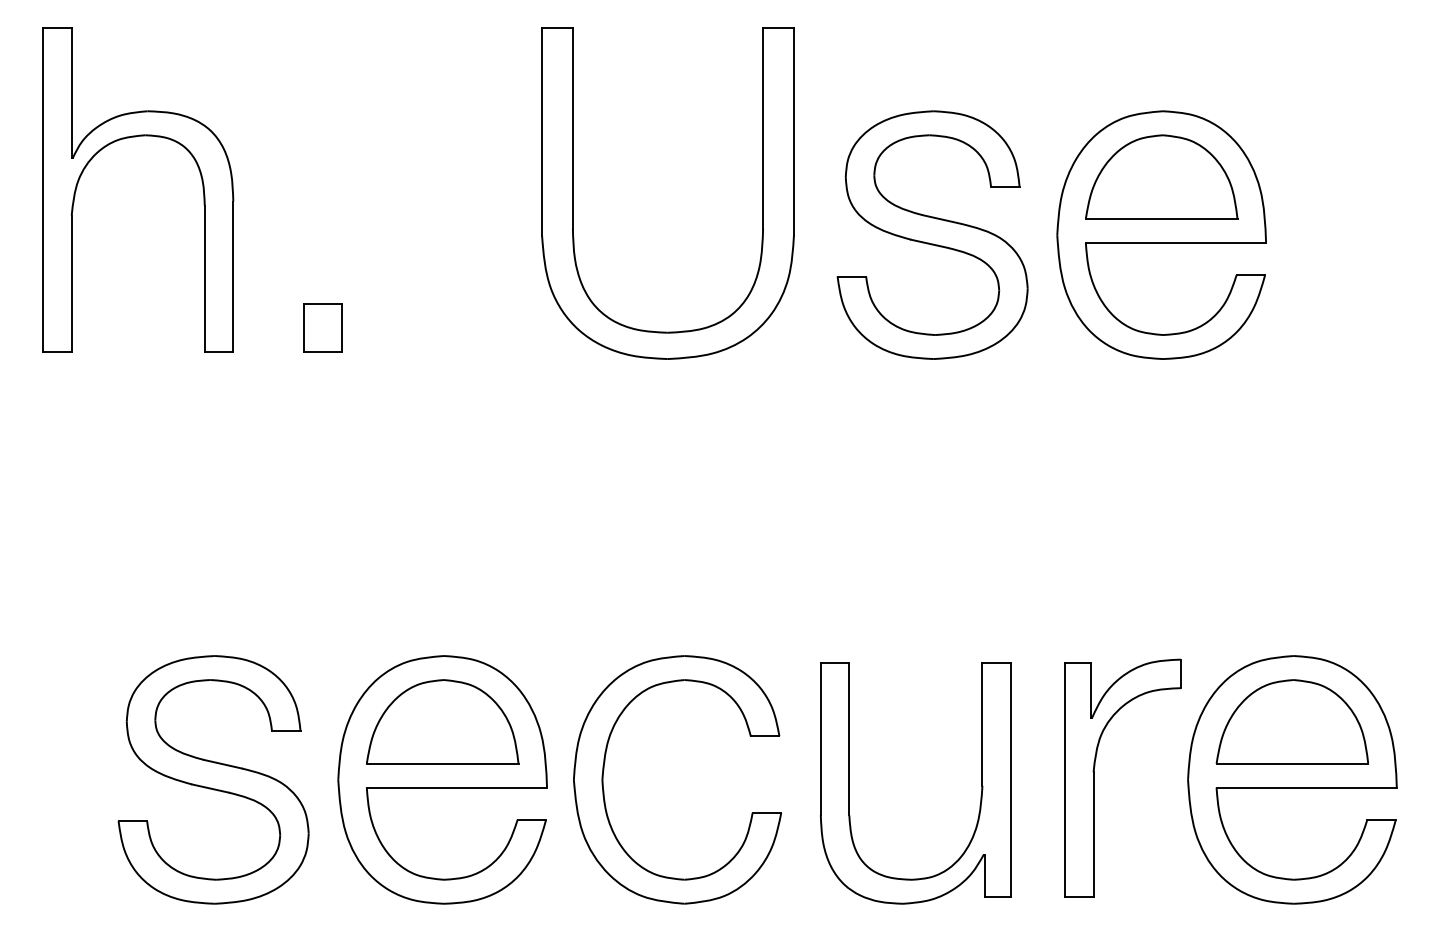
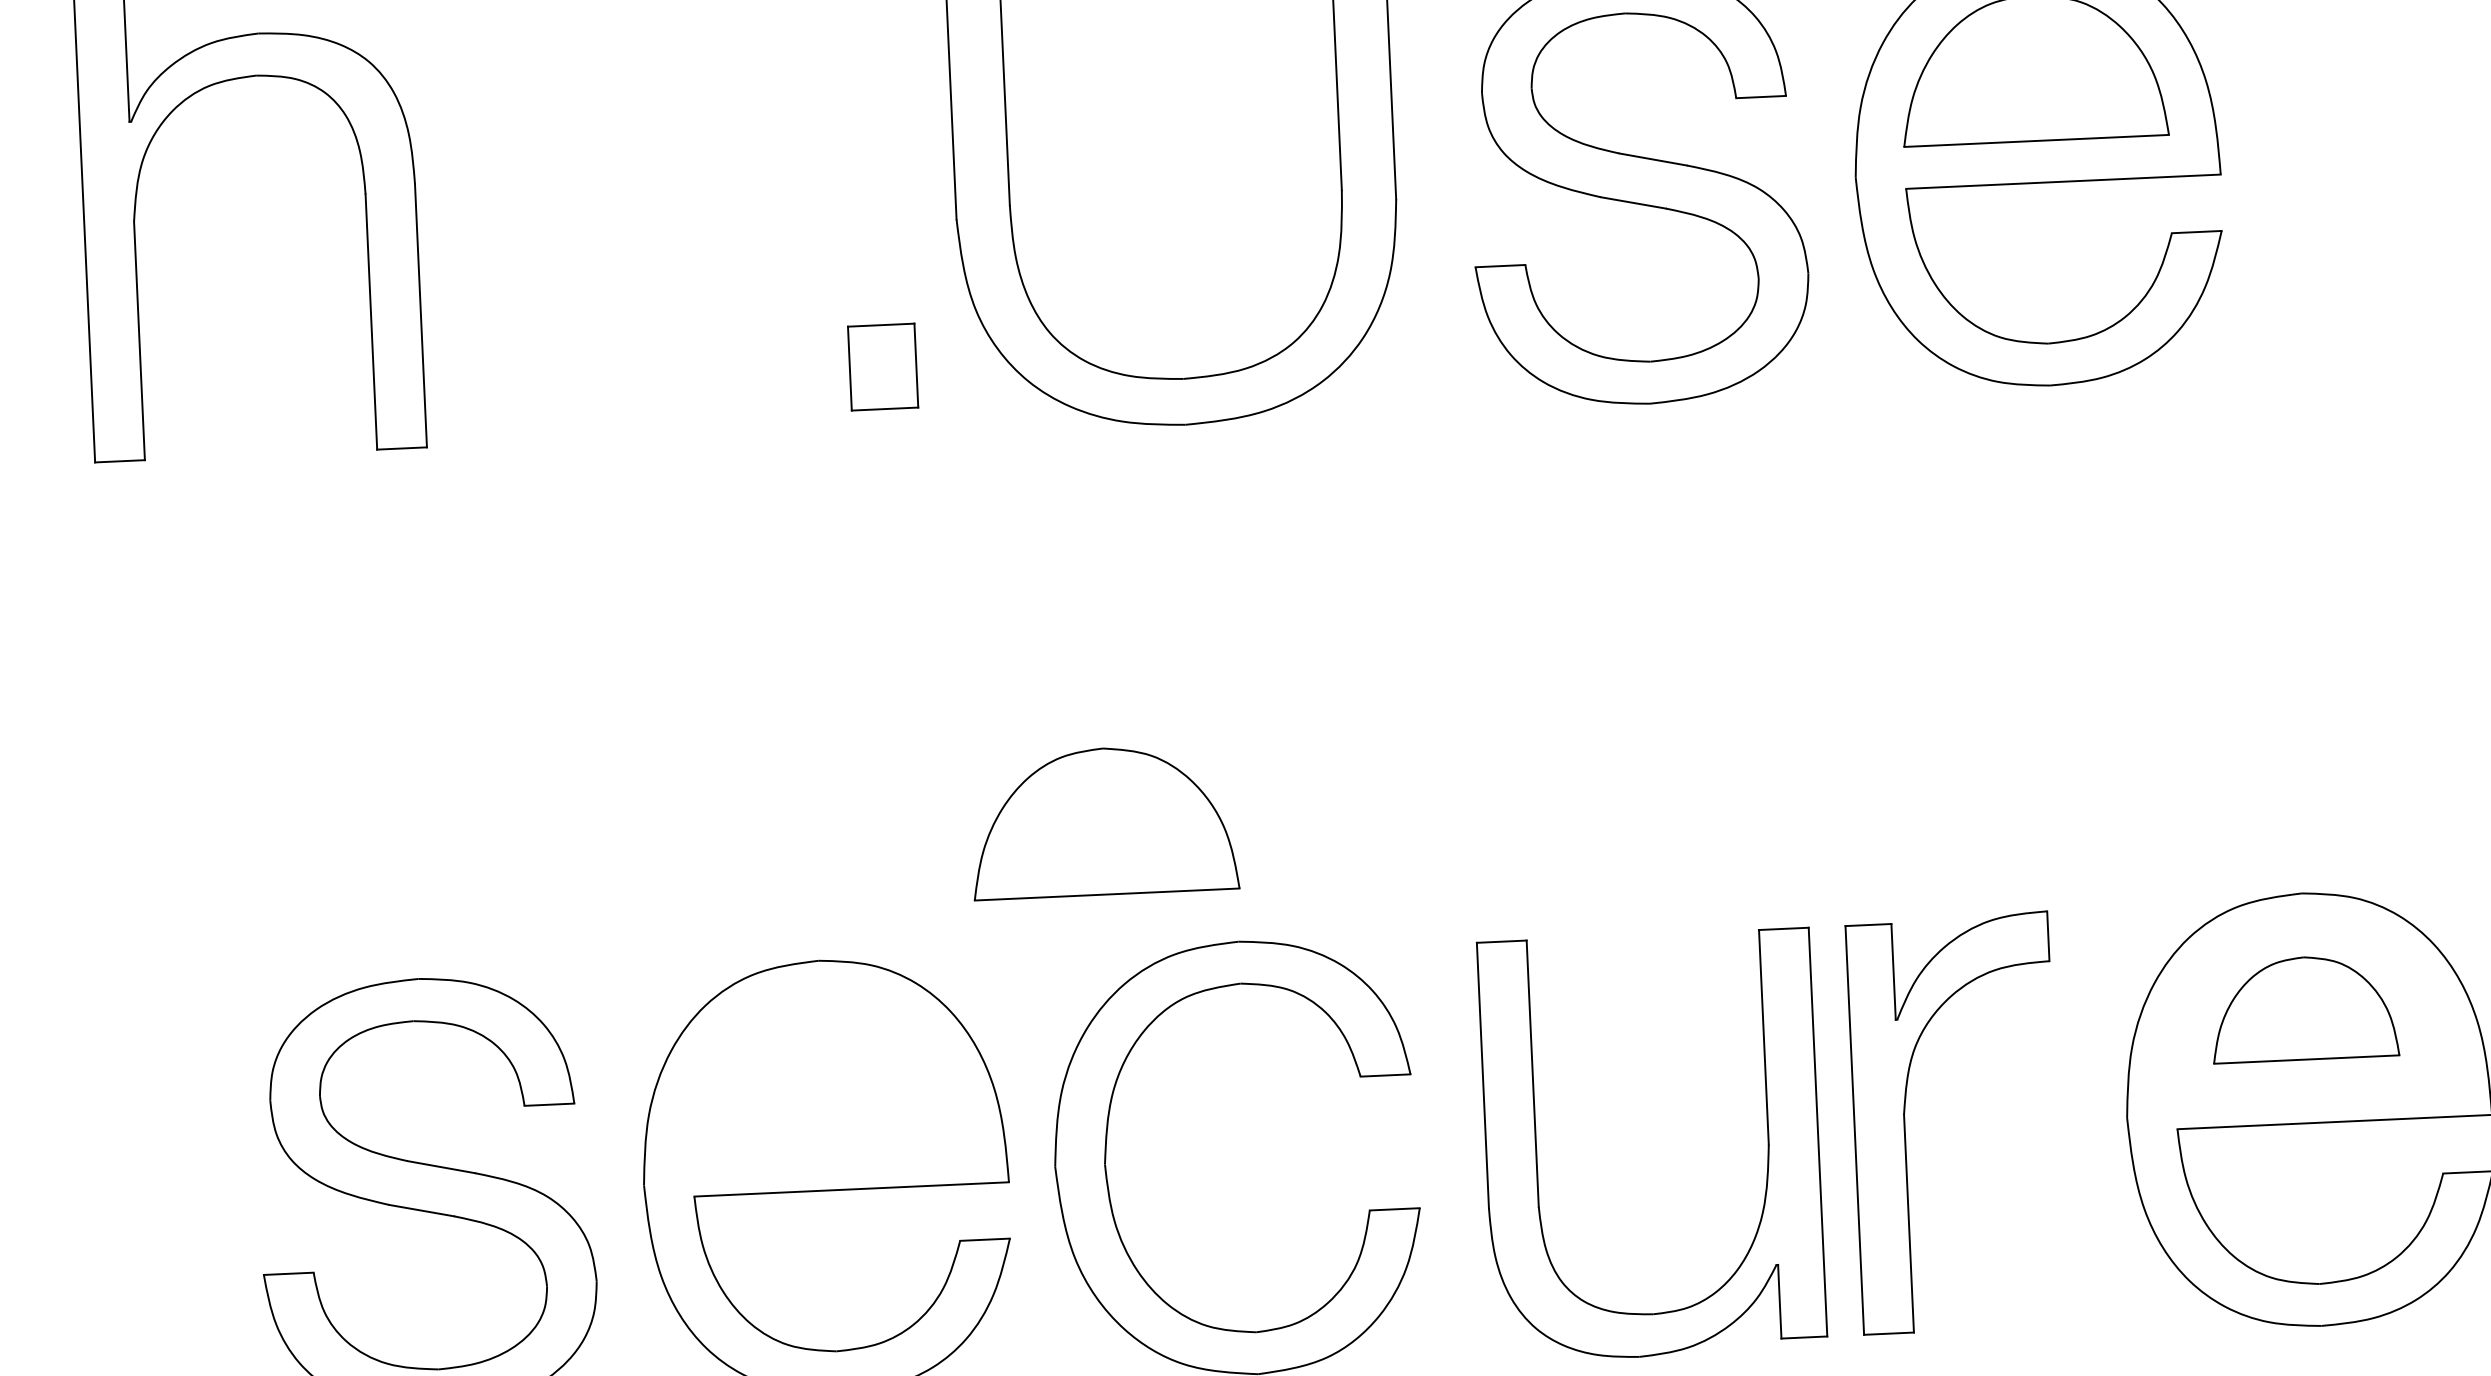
part: (322, 327) -> (881, 365), moved
part: (442, 721) -> (1103, 821), moved
part: (1291, 721) -> (2303, 1007), size x0.7
part: (1094, 777) -> (1906, 1123), moved

